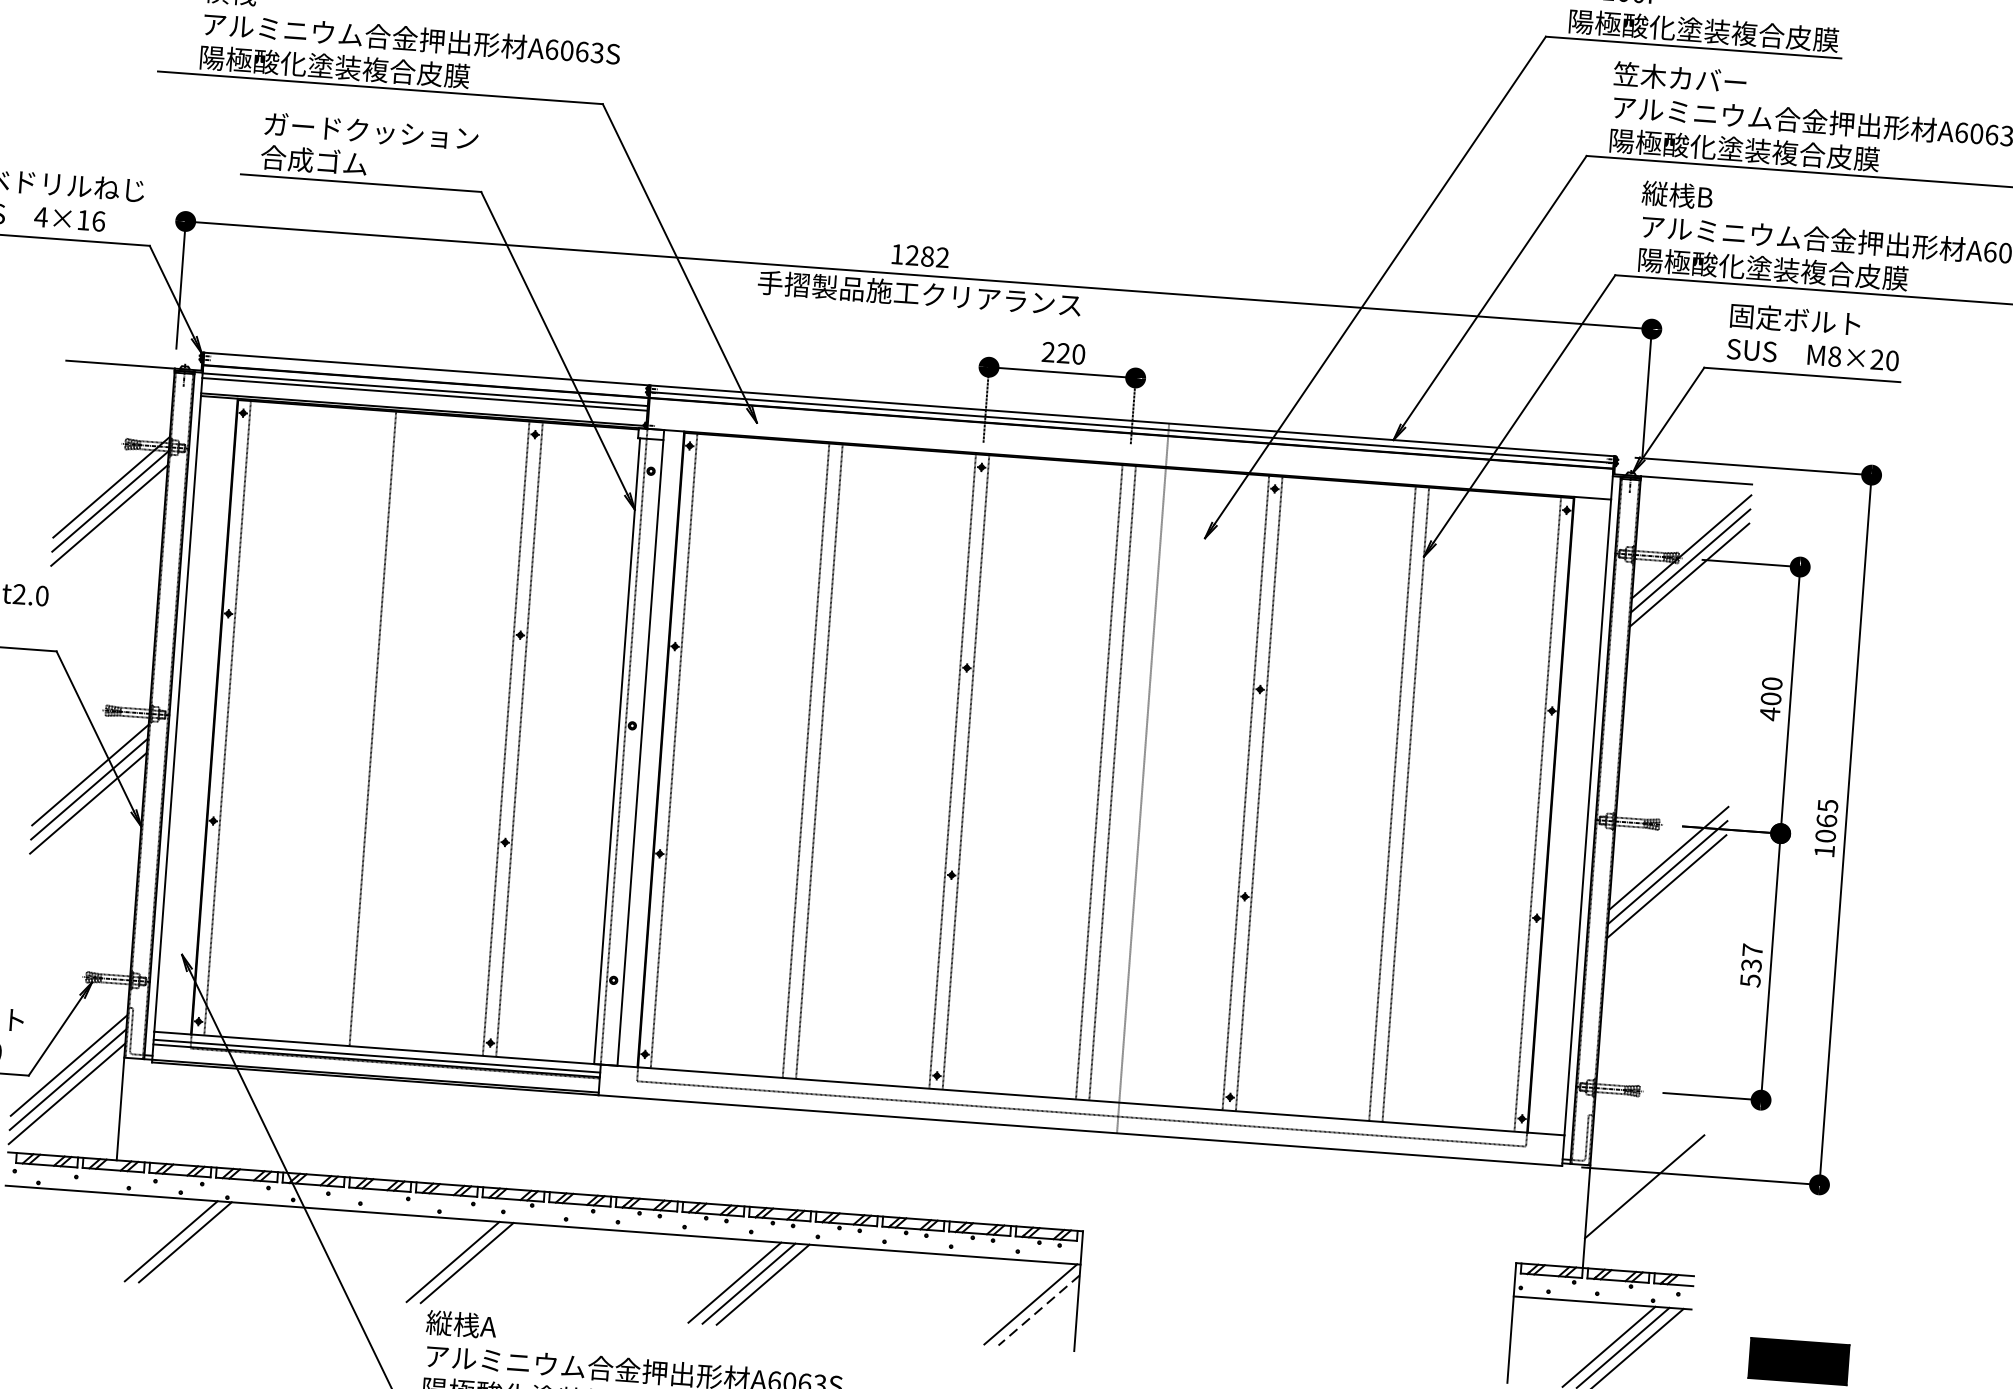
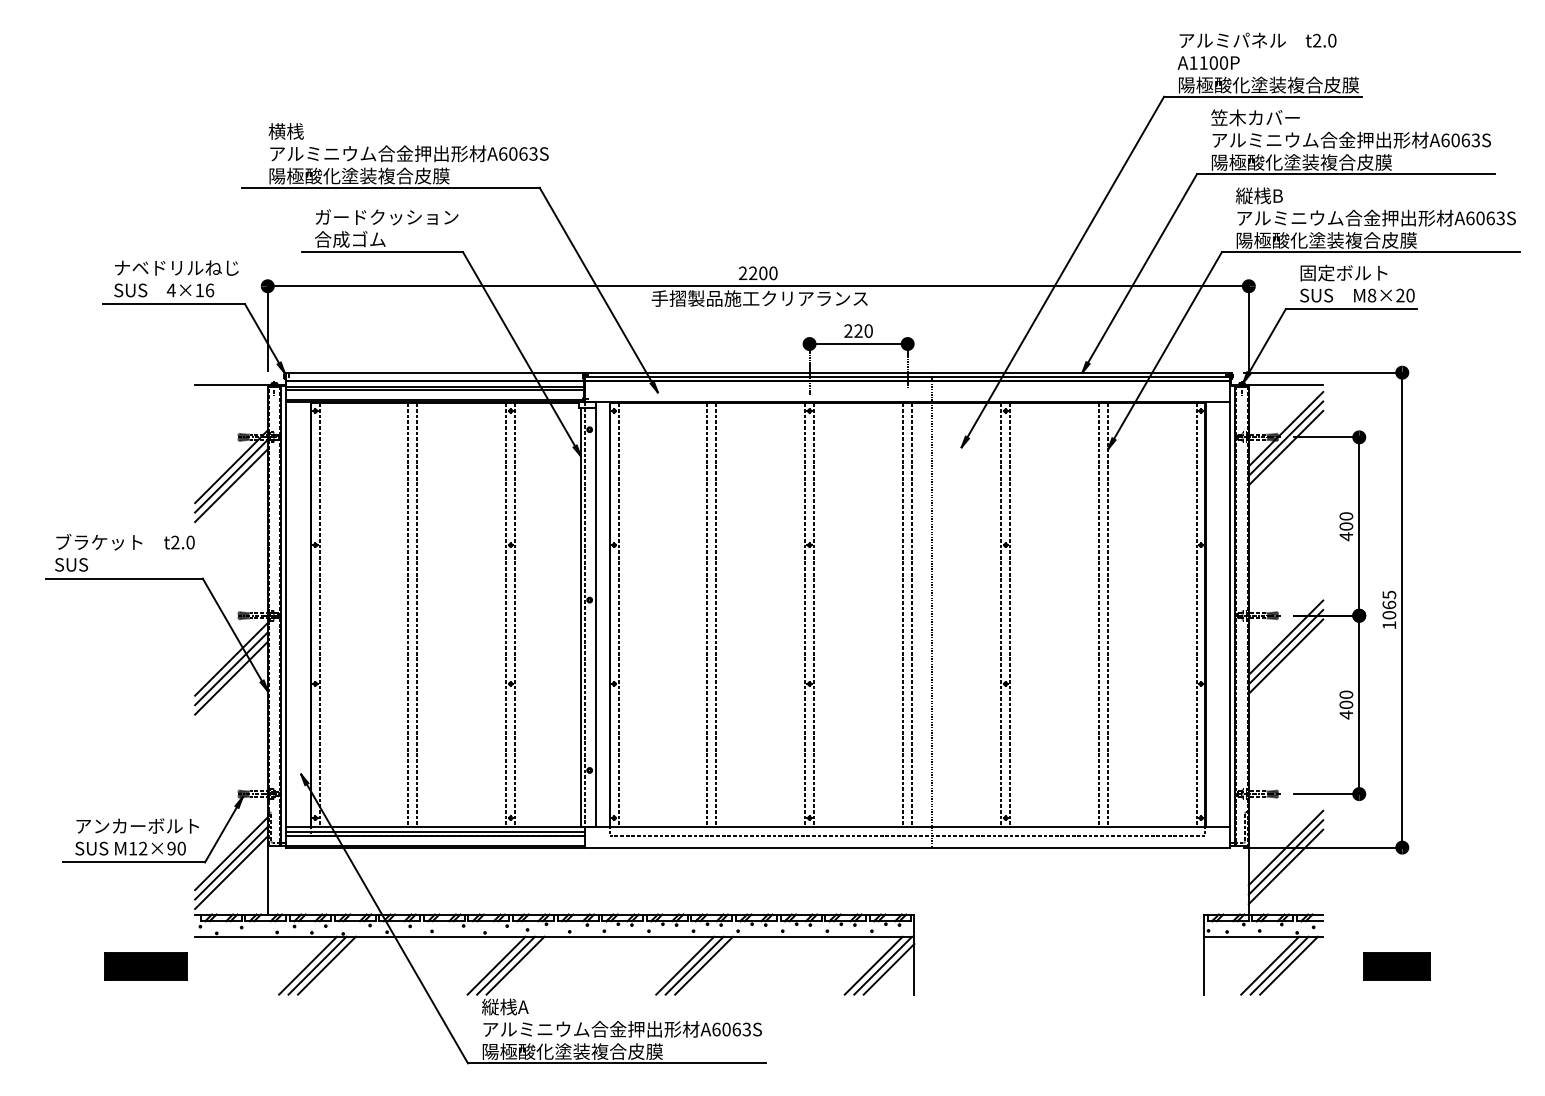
text: (918, 256) -> (757, 273), 1282 -> 2200
line: (359, 727) -> (408, 614), added
text: (1751, 964) -> (1346, 704), 537 -> 400
line: (1644, 1171) -> (1285, 847), added
line: (1642, 1200) -> (1285, 866), added
line: (198, 1242) -> (326, 965), added
line: (481, 1263) -> (515, 965), added
line: (1016, 1303) -> (873, 965), added
line: (1039, 1310) -> (889, 969), dashed -> solid

